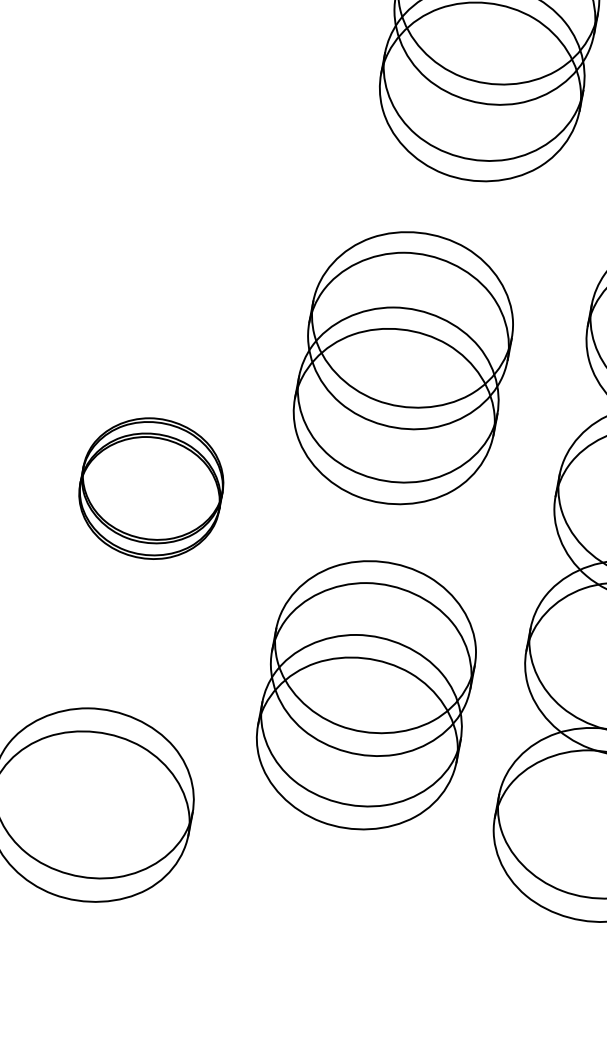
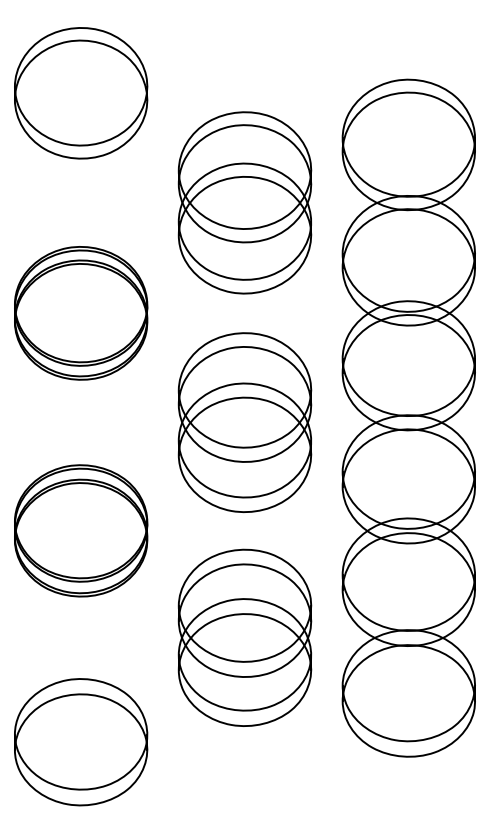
part: (213, 162) -> (81, 313), added
part: (402, 367) -> (244, 422), moved
part: (151, 488) -> (81, 530), size x1.43

